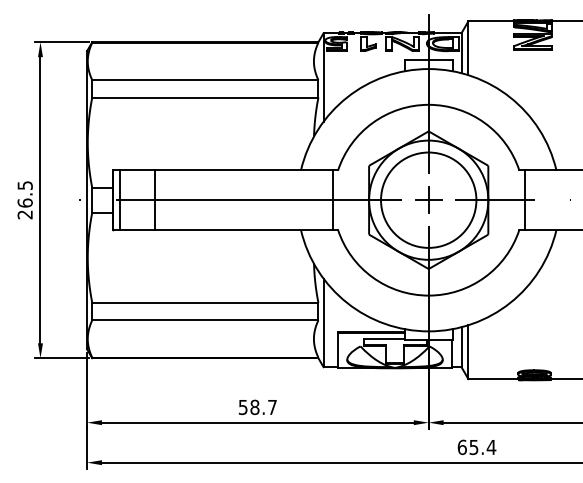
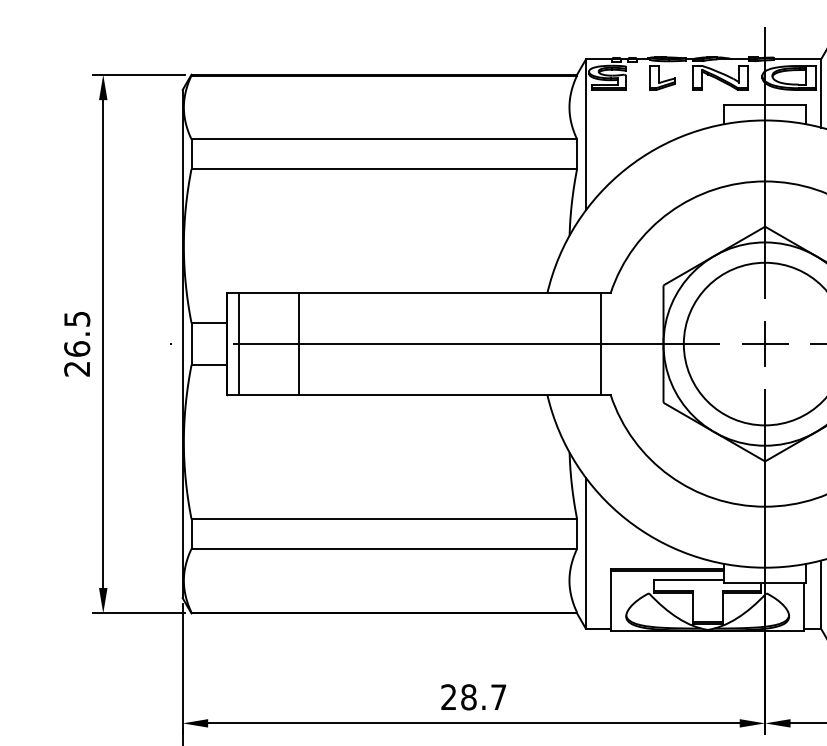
text: (242, 407) -> (447, 697), 58.7 -> 28.7

